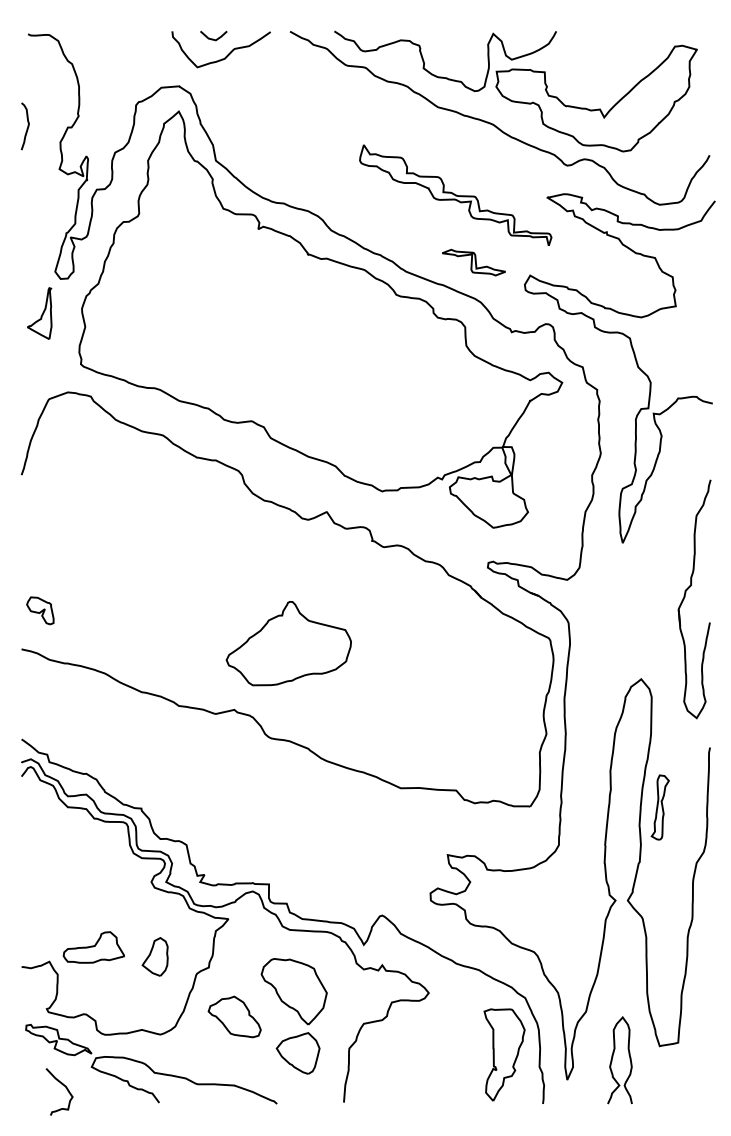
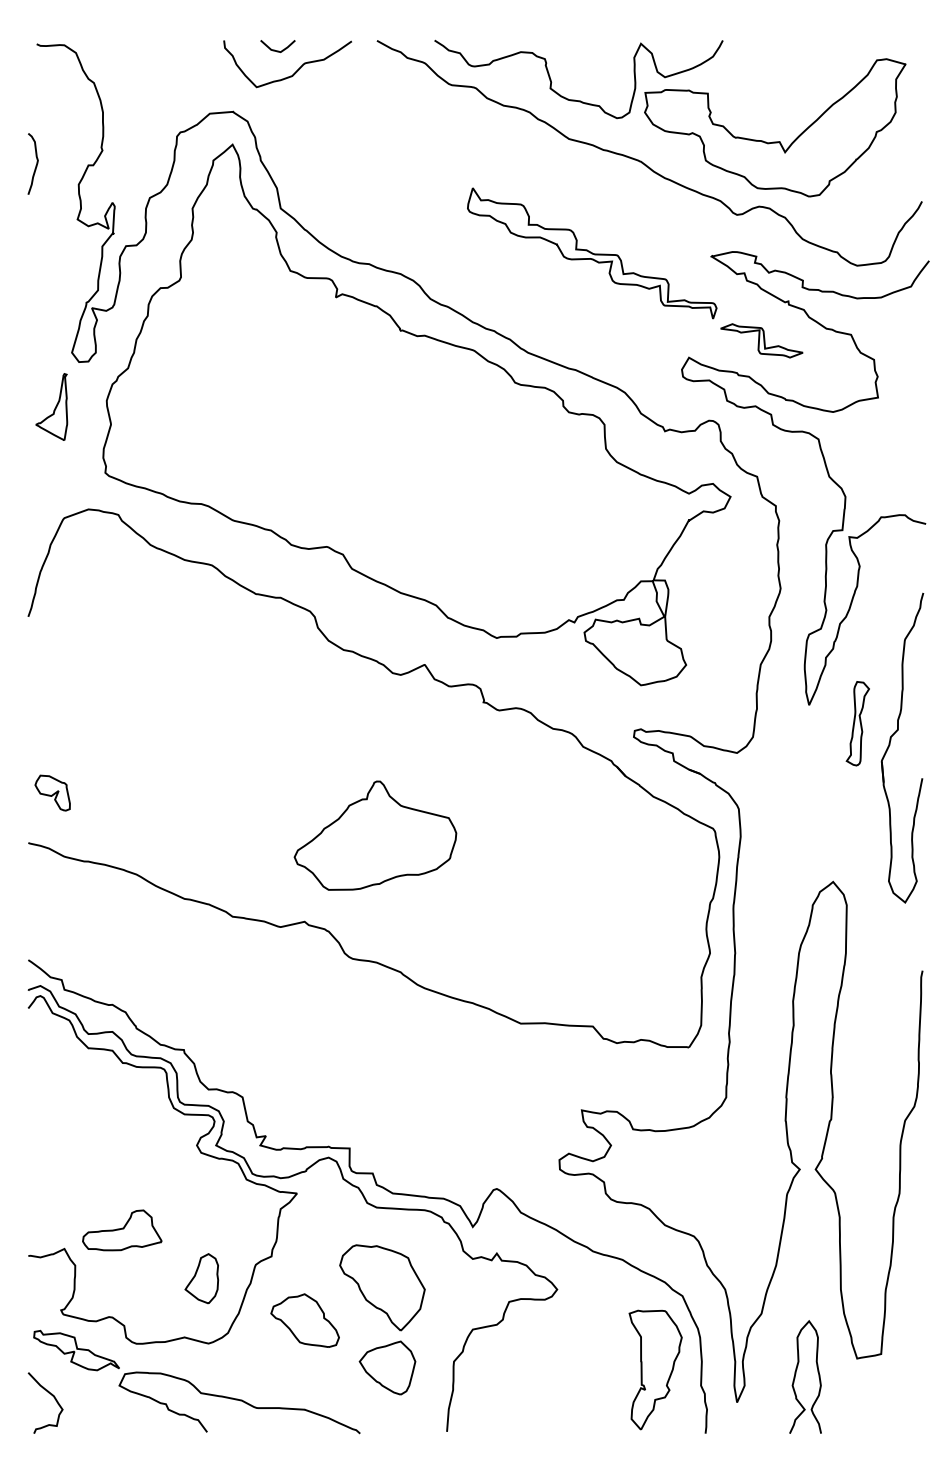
part: (473, 262) -> (761, 340), moved
part: (685, 597) -> (890, 745), moved
part: (659, 807) -> (857, 723), moved
part: (154, 956) -> (201, 1278), moved
curve: (64, 1086) -> (51, 1395), moved

